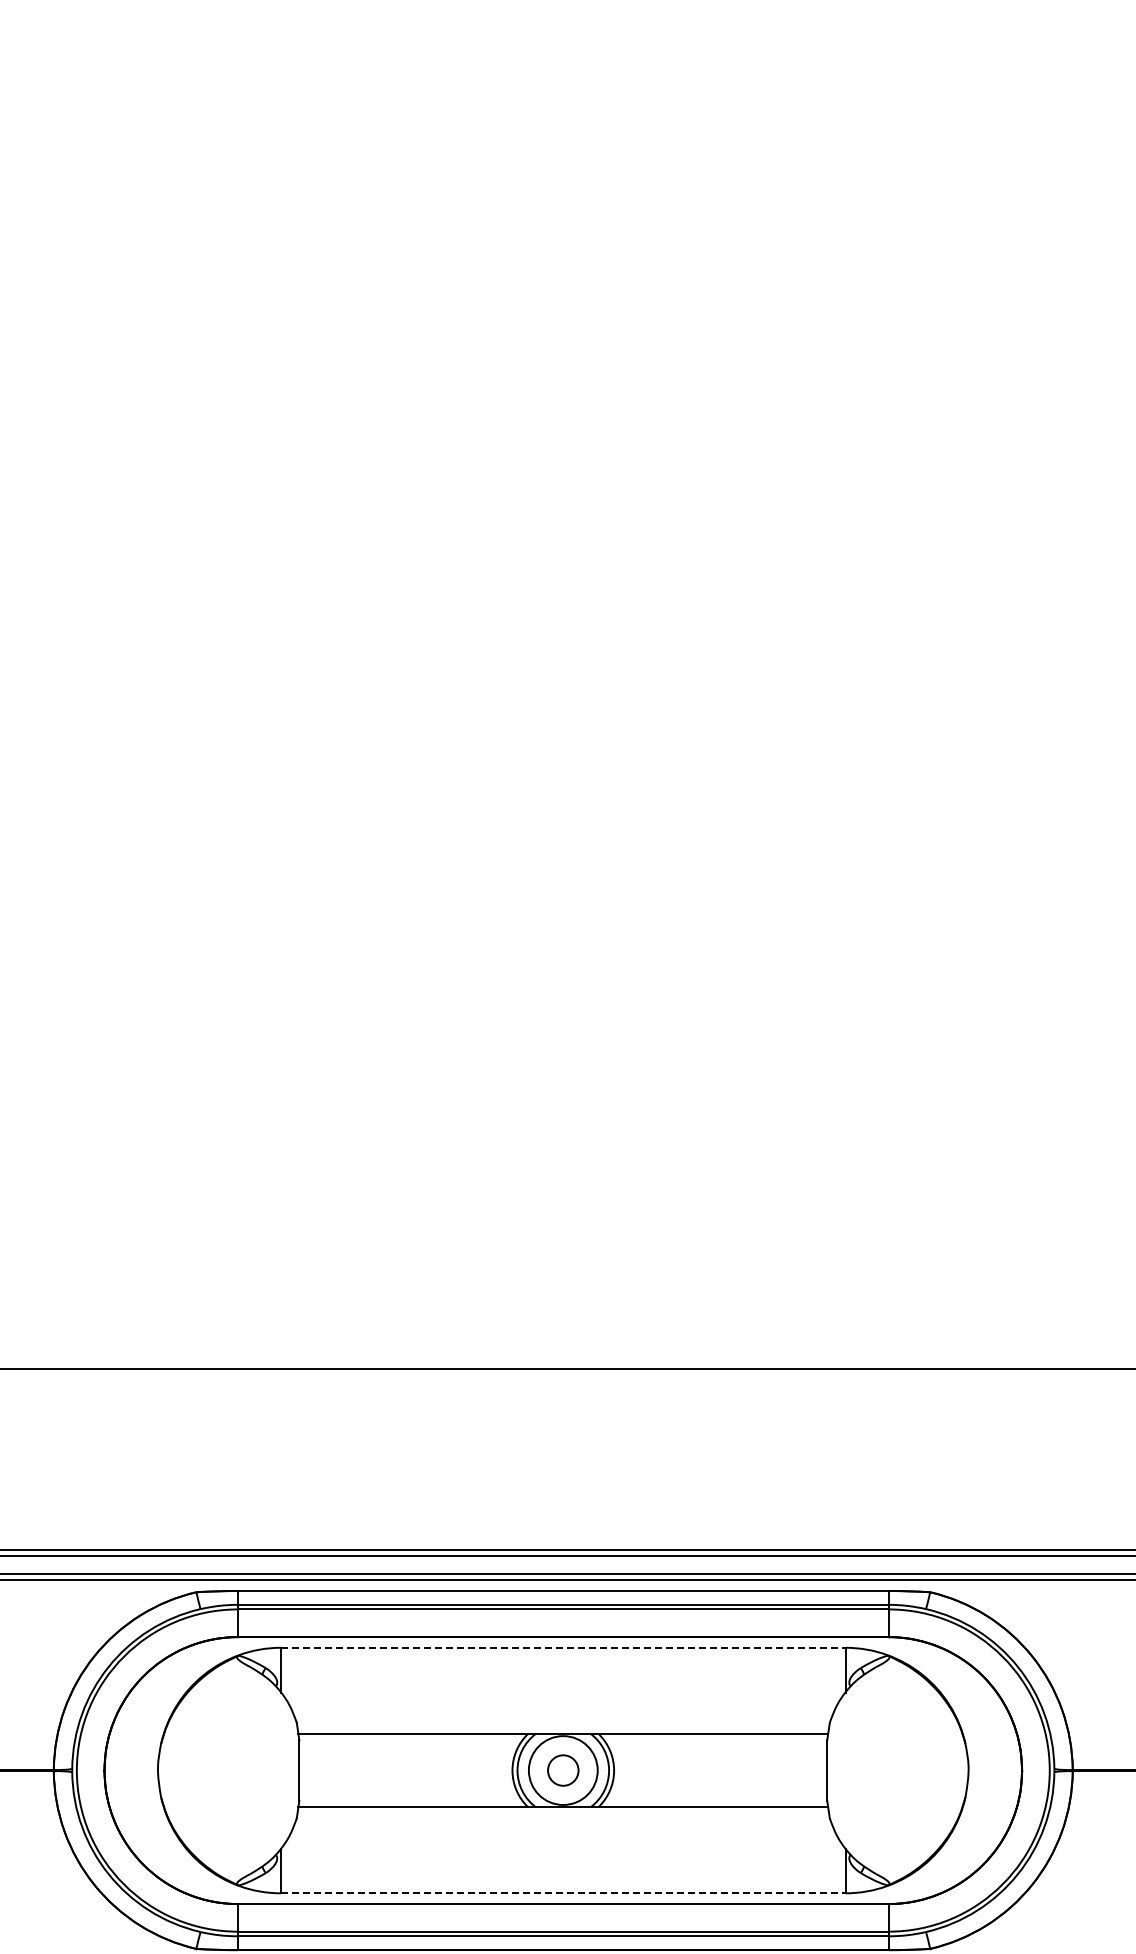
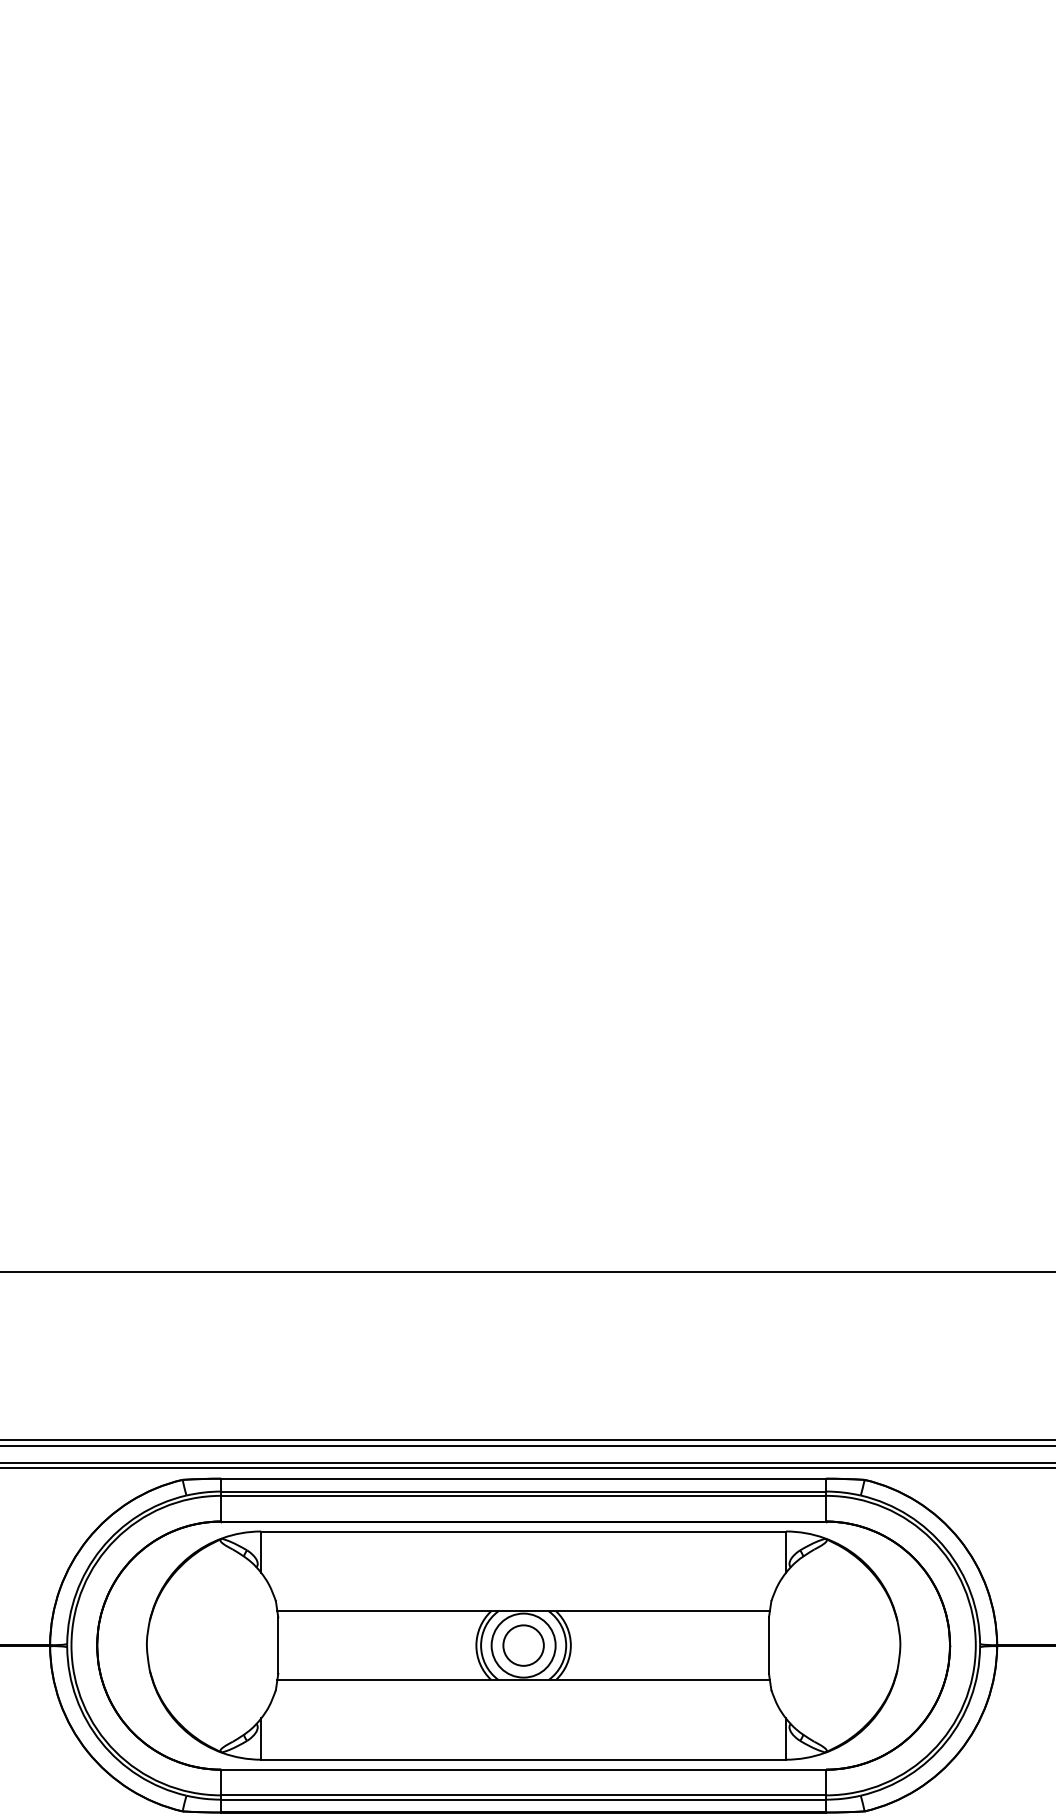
line: (563, 1647) -> (523, 1531), dashed -> solid
circle: (563, 1770) -> (523, 1645), size x1.43
line: (563, 1893) -> (523, 1759), dashed -> solid

